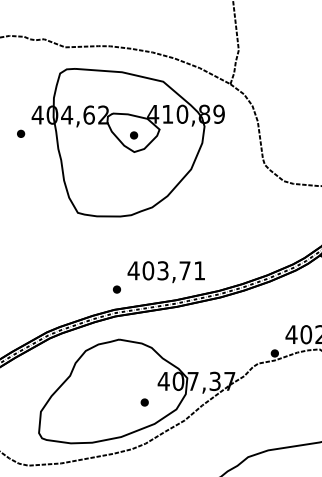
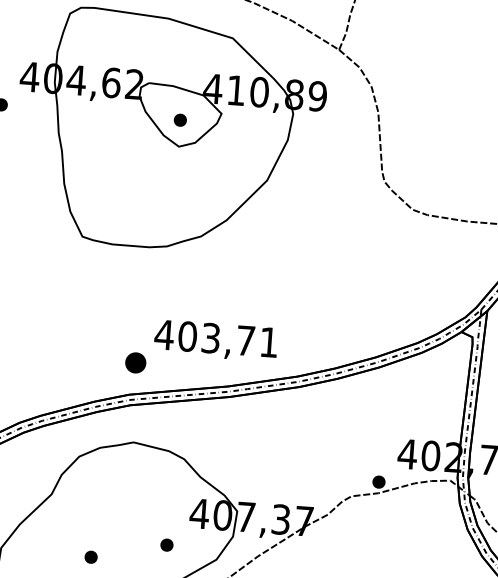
part: (116, 289) -> (135, 362), size x1.6
part: (97, 413) -> (90, 557), added

